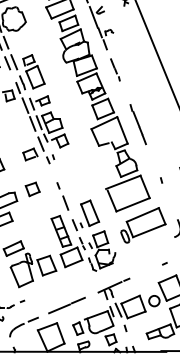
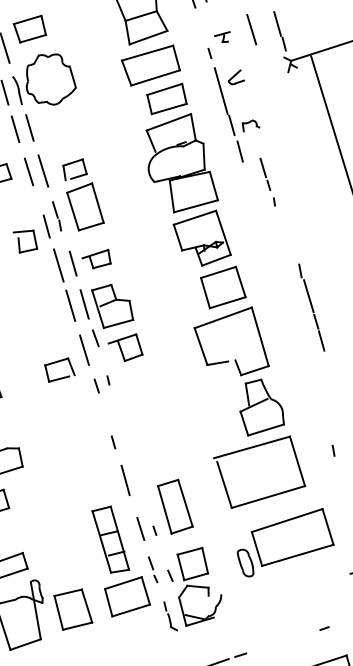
line: (115, 69) -> (268, 181), moved
line: (137, 124) -> (310, 307), moved
part: (32, 189) -> (57, 445), removed

